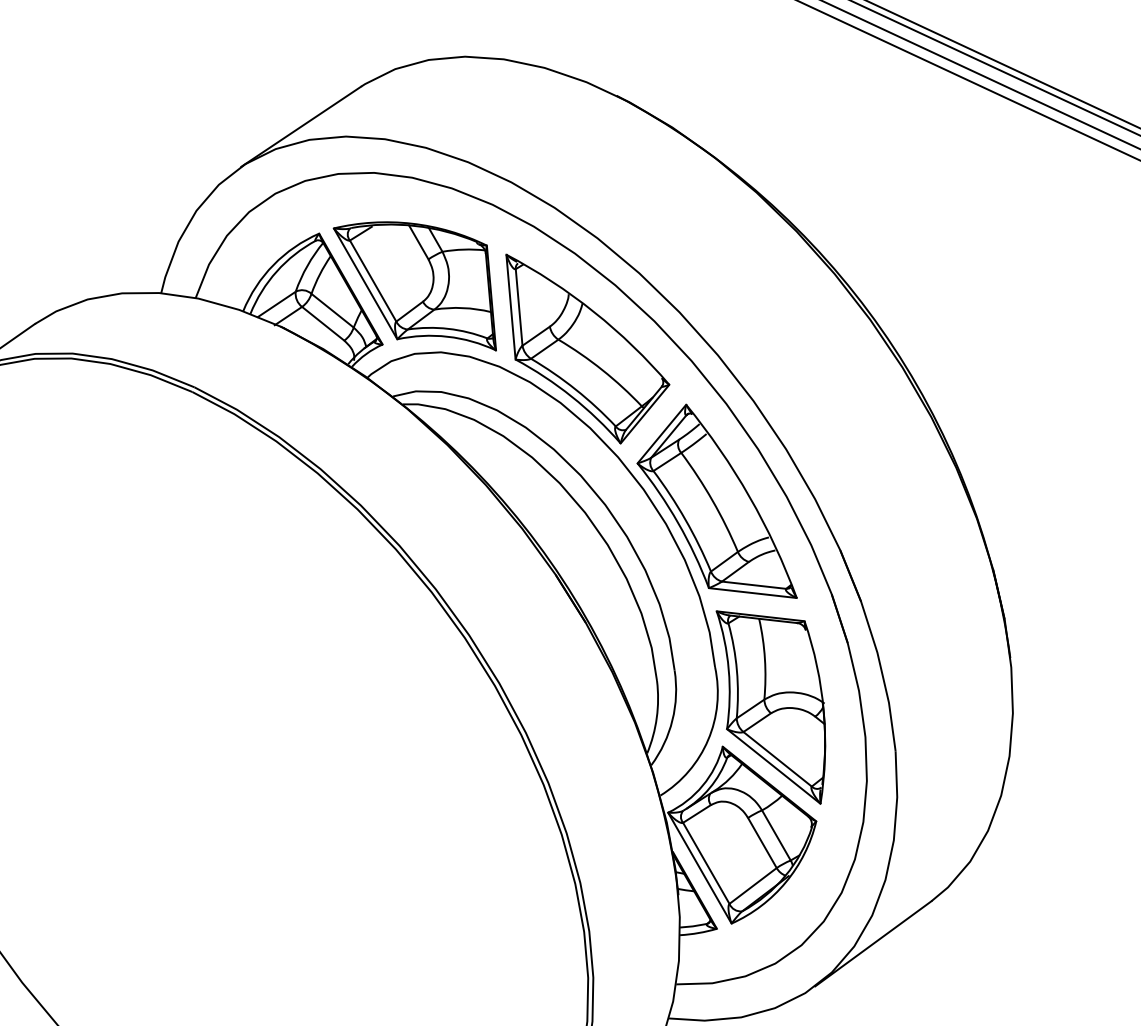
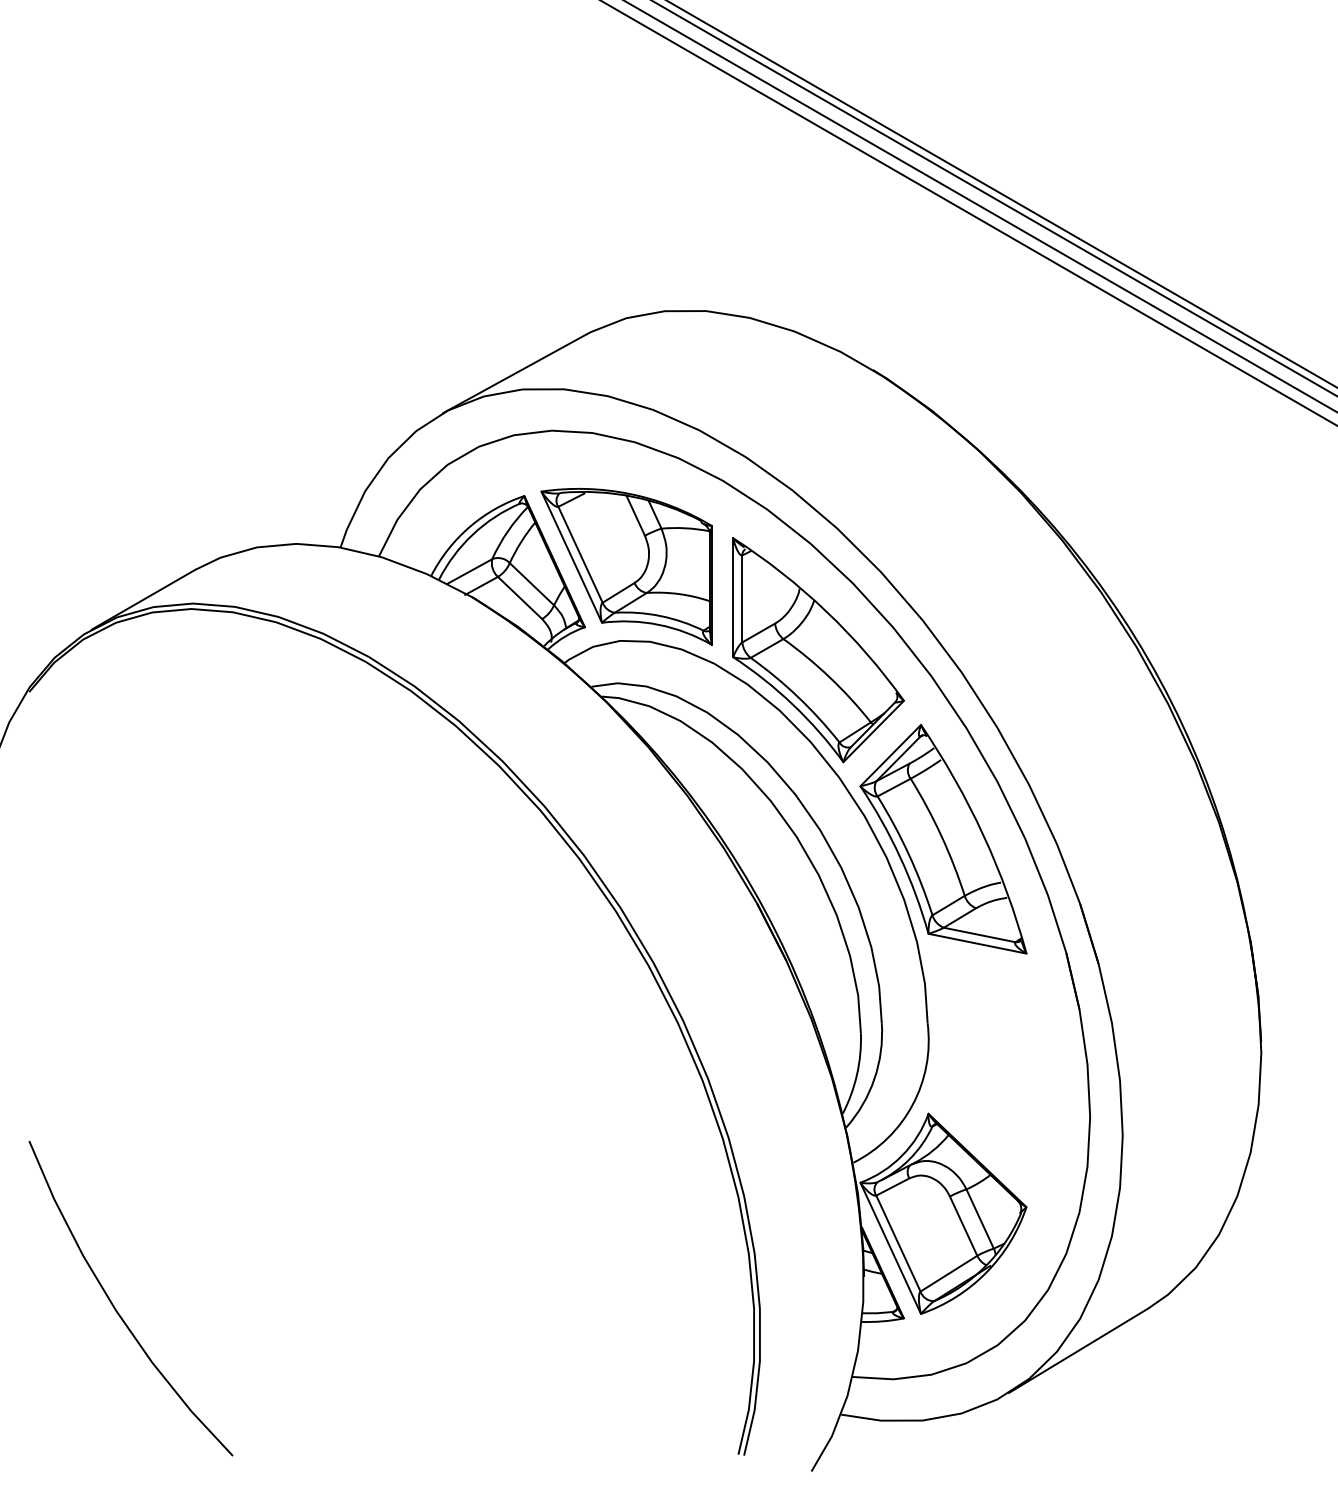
part: (774, 706) -> (990, 1073), removed

